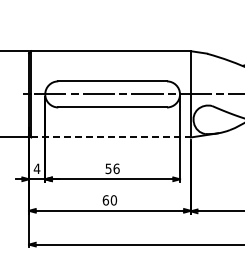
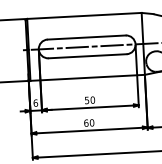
line: (111, 137) -> (87, 77), dashed -> solid
text: (36, 168) -> (35, 102), 4 -> 6
text: (116, 168) -> (92, 99), 56 -> 50

